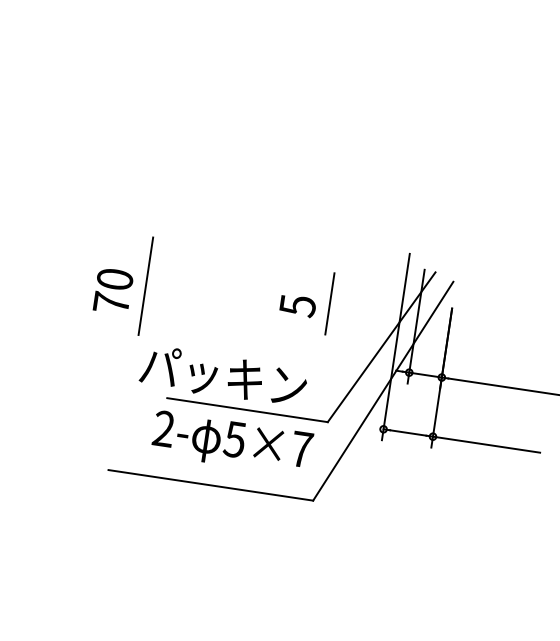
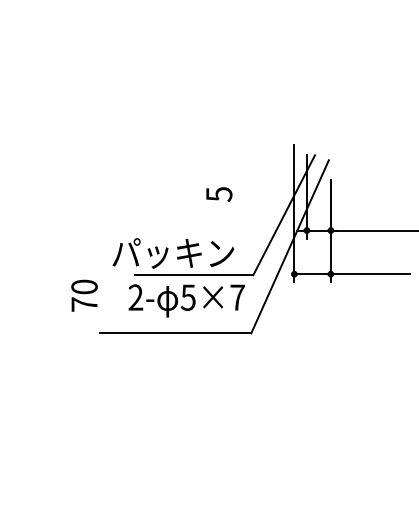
line: (145, 286) -> (107, 196), removed
text: (113, 290) -> (84, 295), moved
line: (330, 303) -> (242, 189), removed

